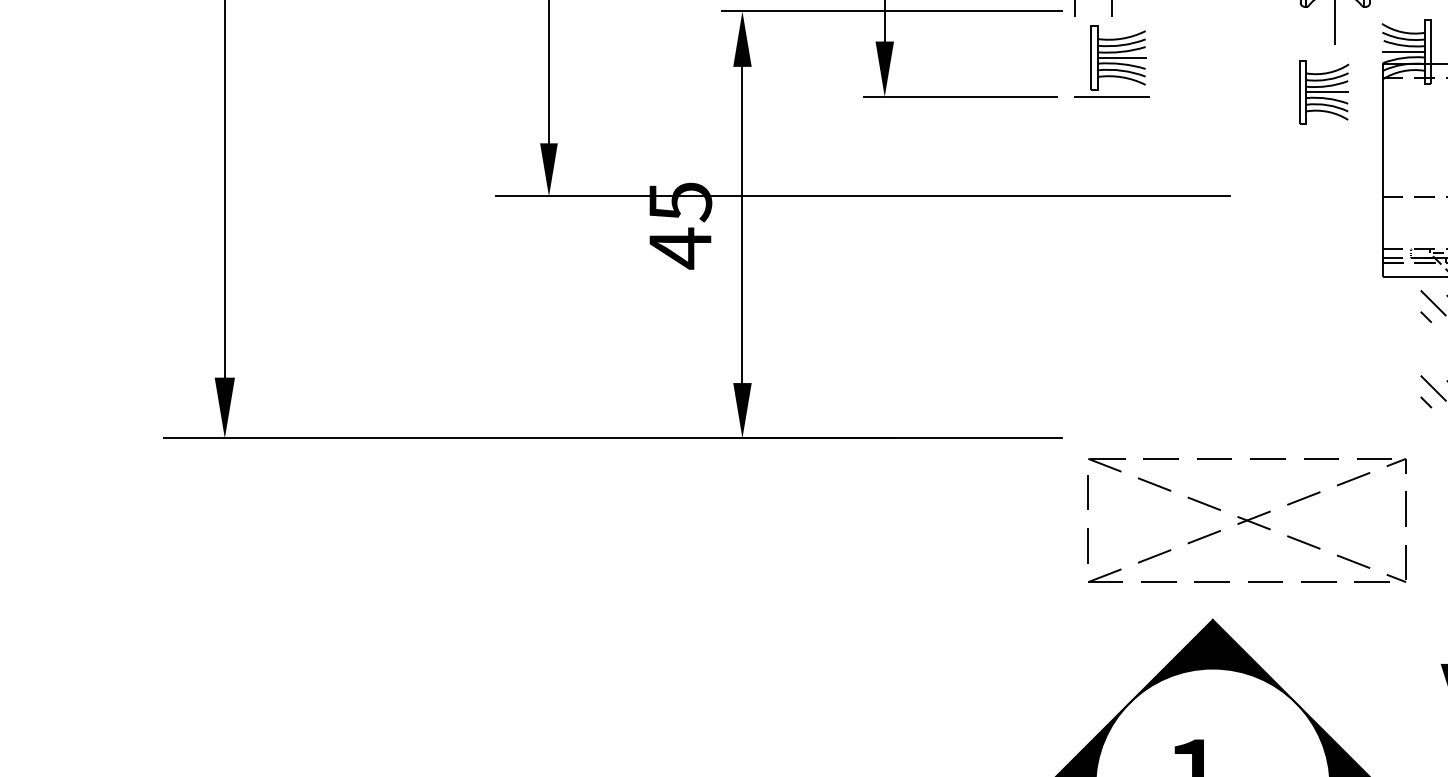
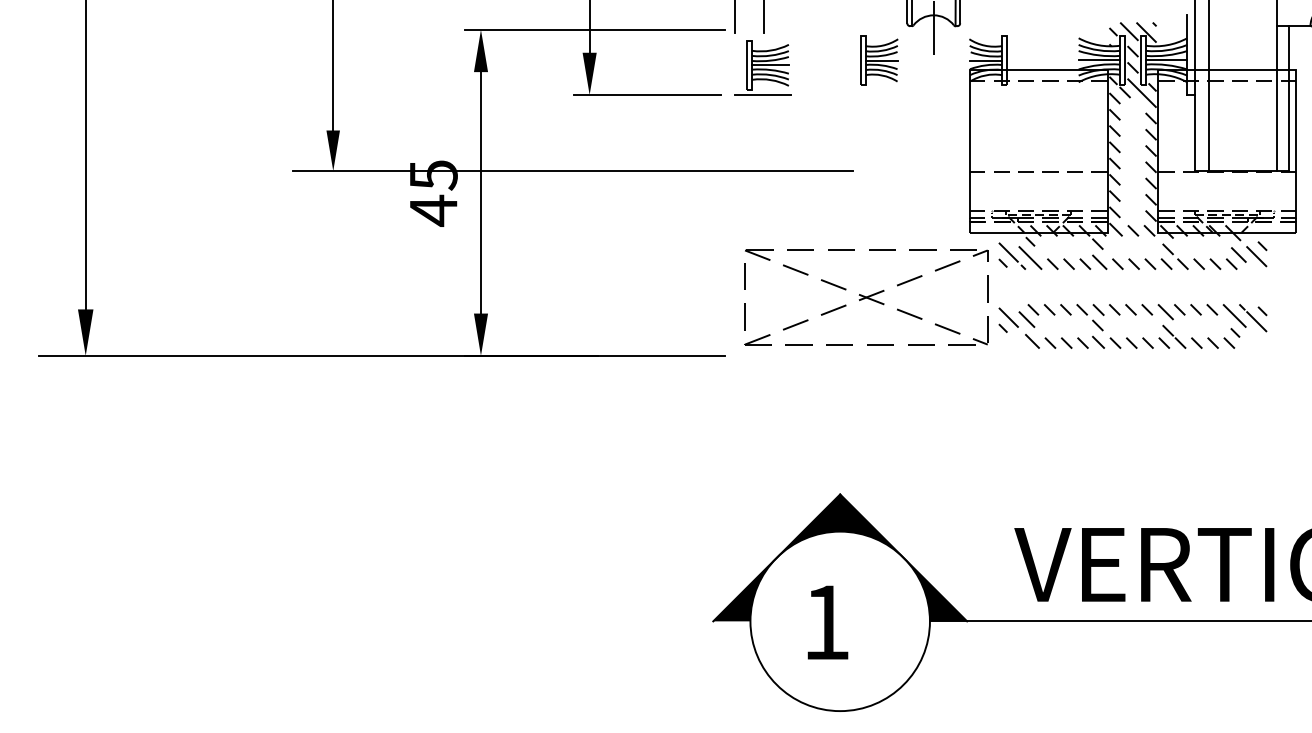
part: (1324, 92) -> (879, 60), moved
part: (1247, 520) -> (866, 297), moved

